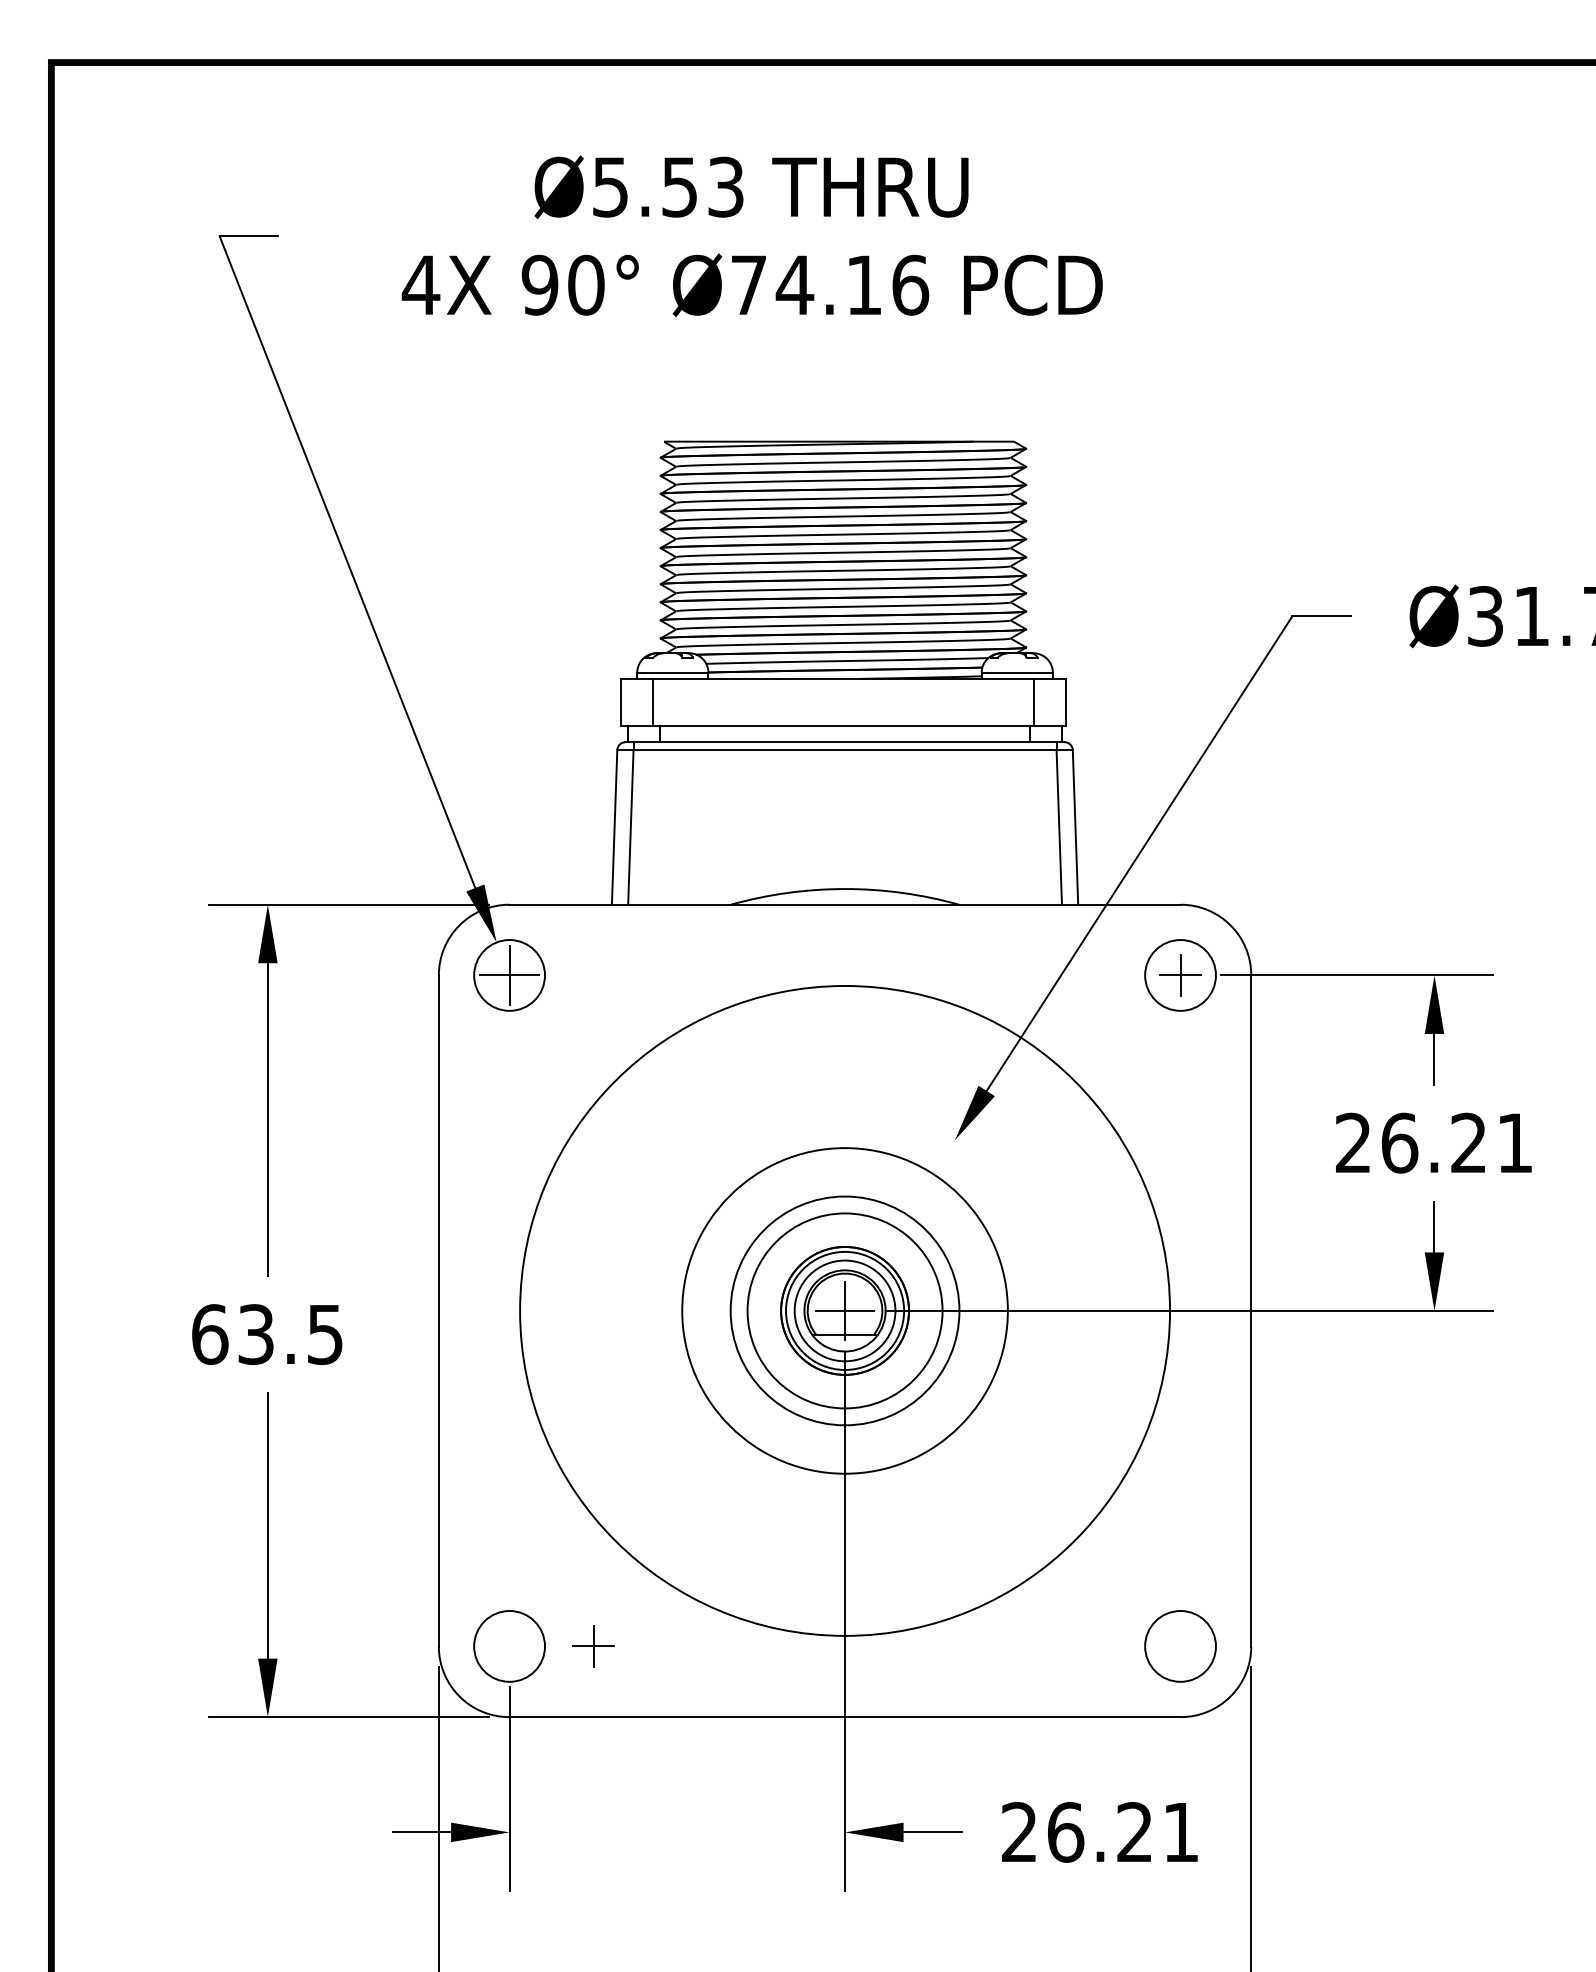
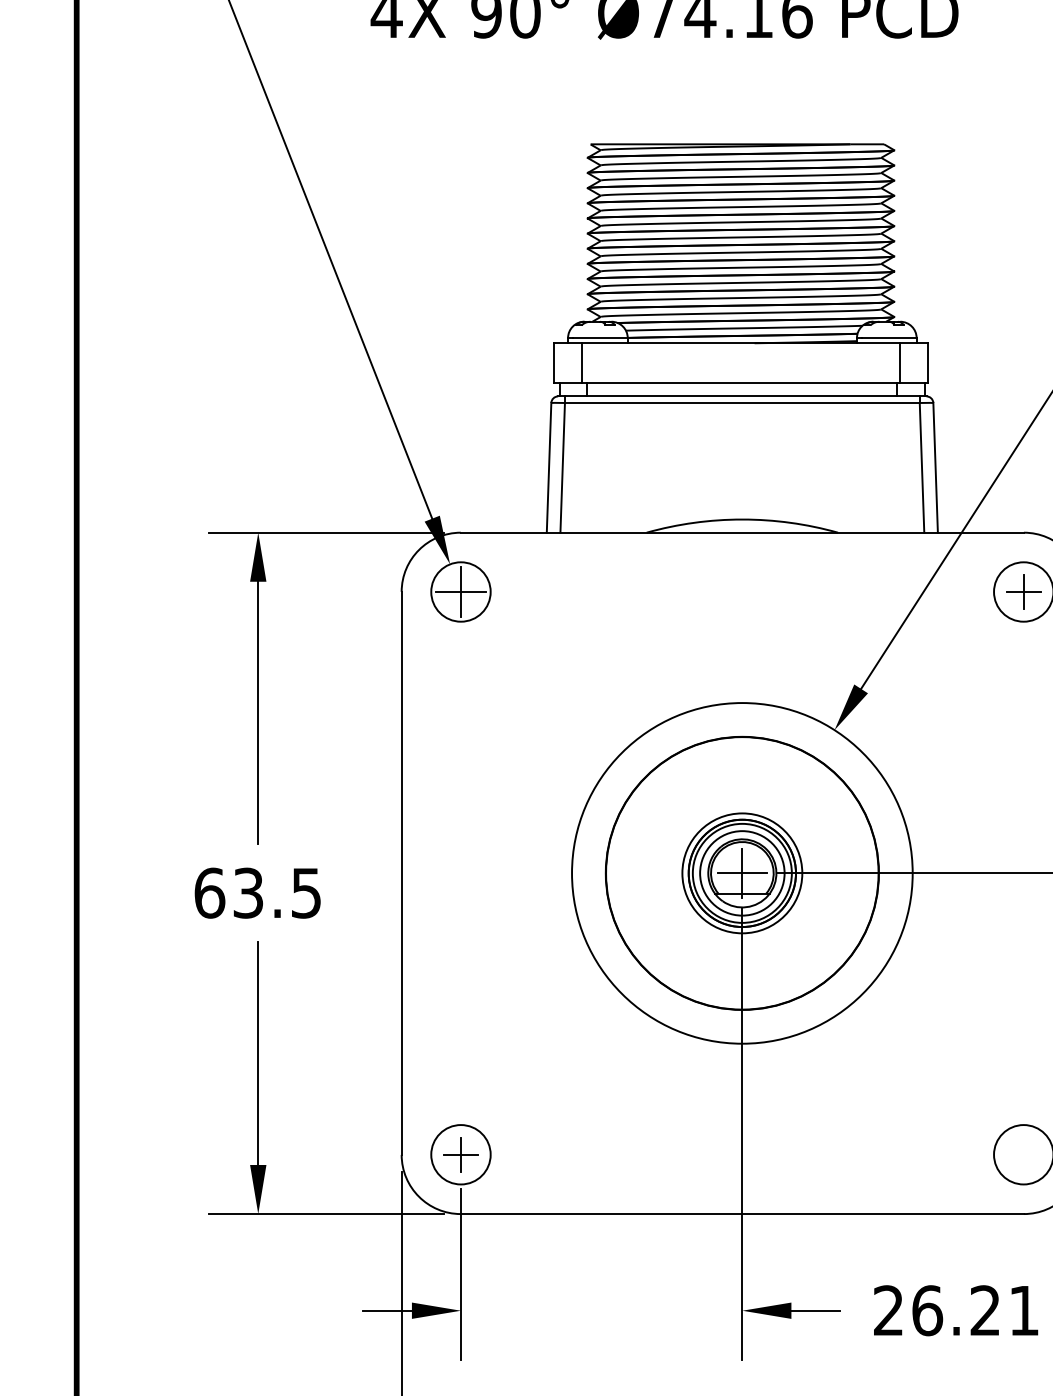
circle: (844, 1310) -> (741, 873), size x0.62
circle: (844, 1310) -> (741, 873), size x0.62
circle: (844, 1310) -> (741, 873), size x1.67
part: (593, 1646) -> (460, 1154), moved

